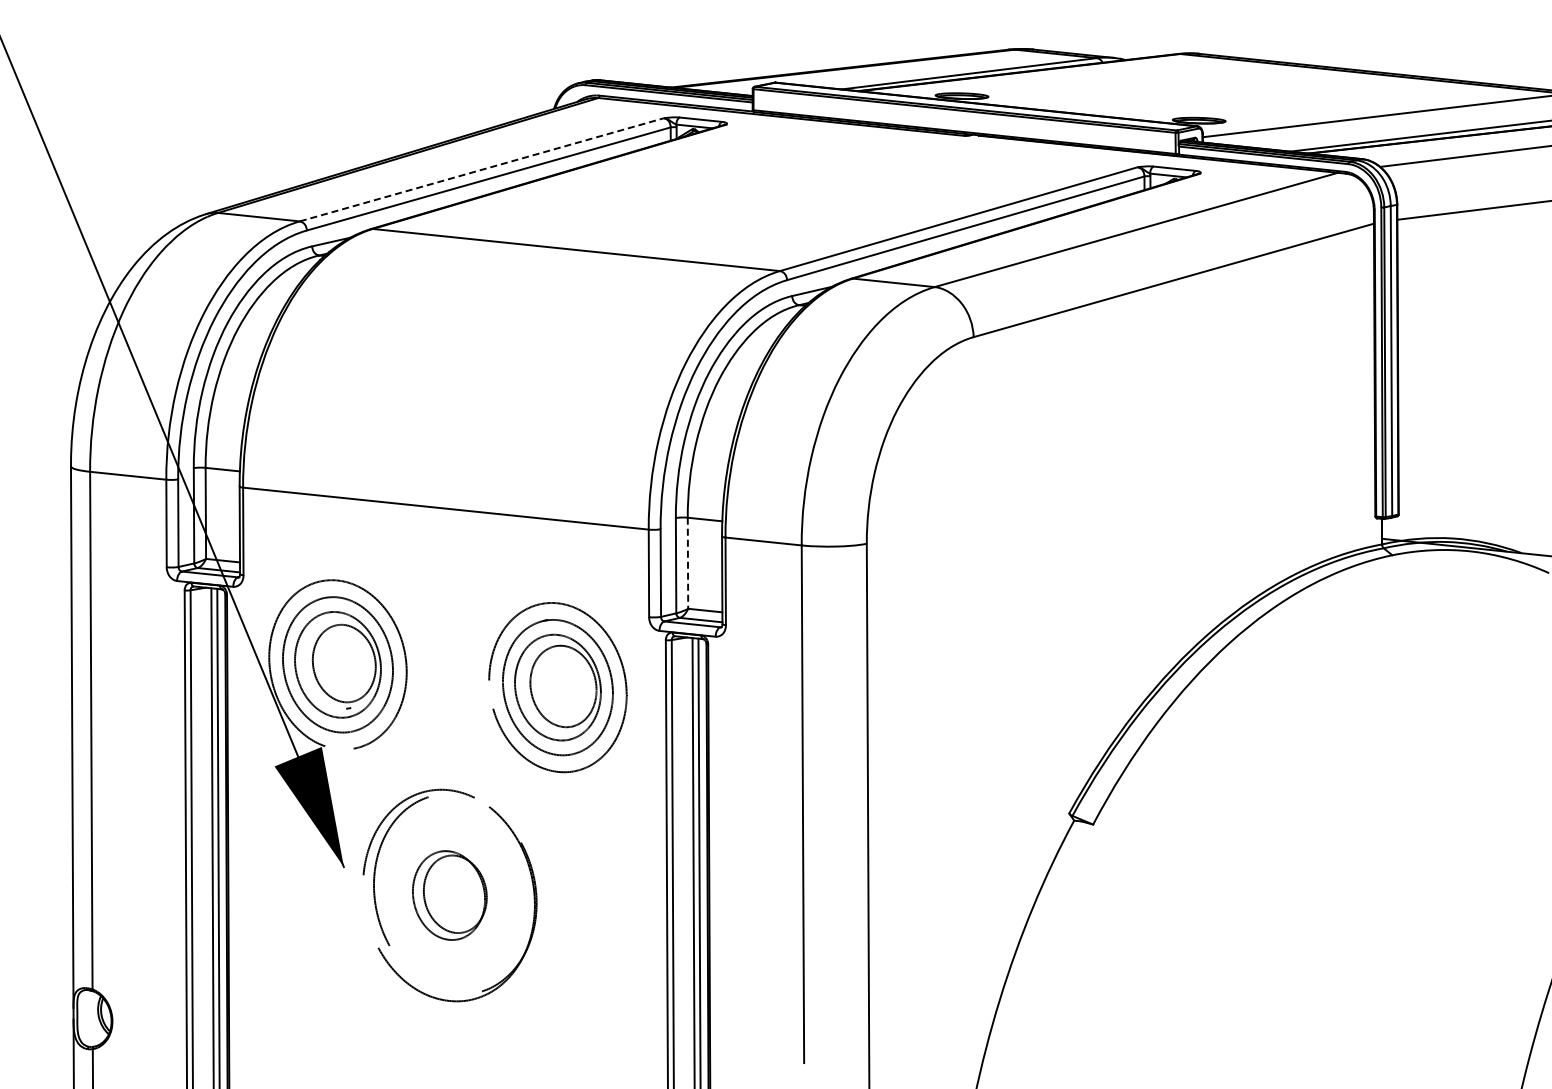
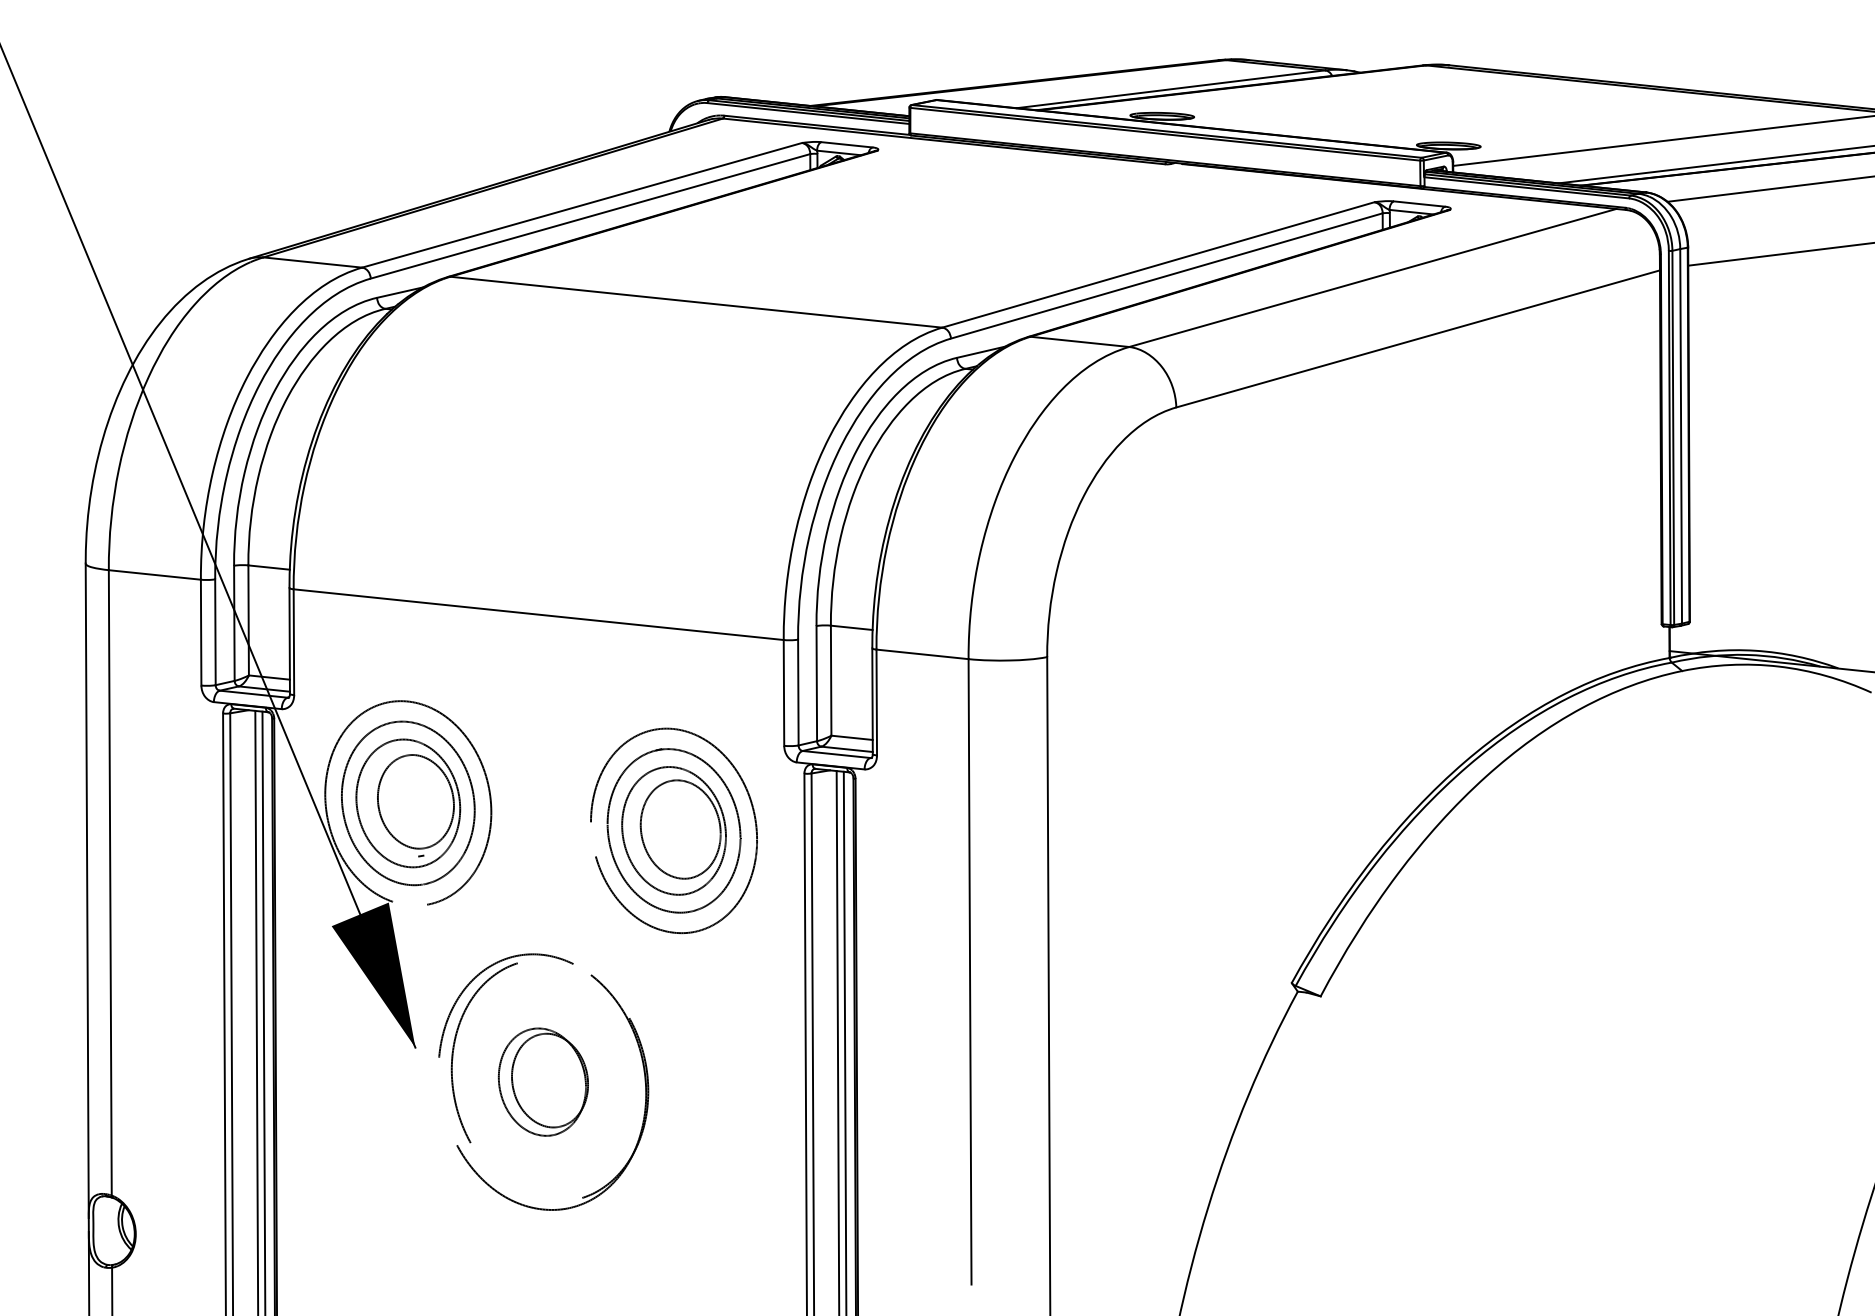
line: (482, 169) -> (582, 204), dashed -> solid
line: (687, 563) -> (830, 680), dashed -> solid

